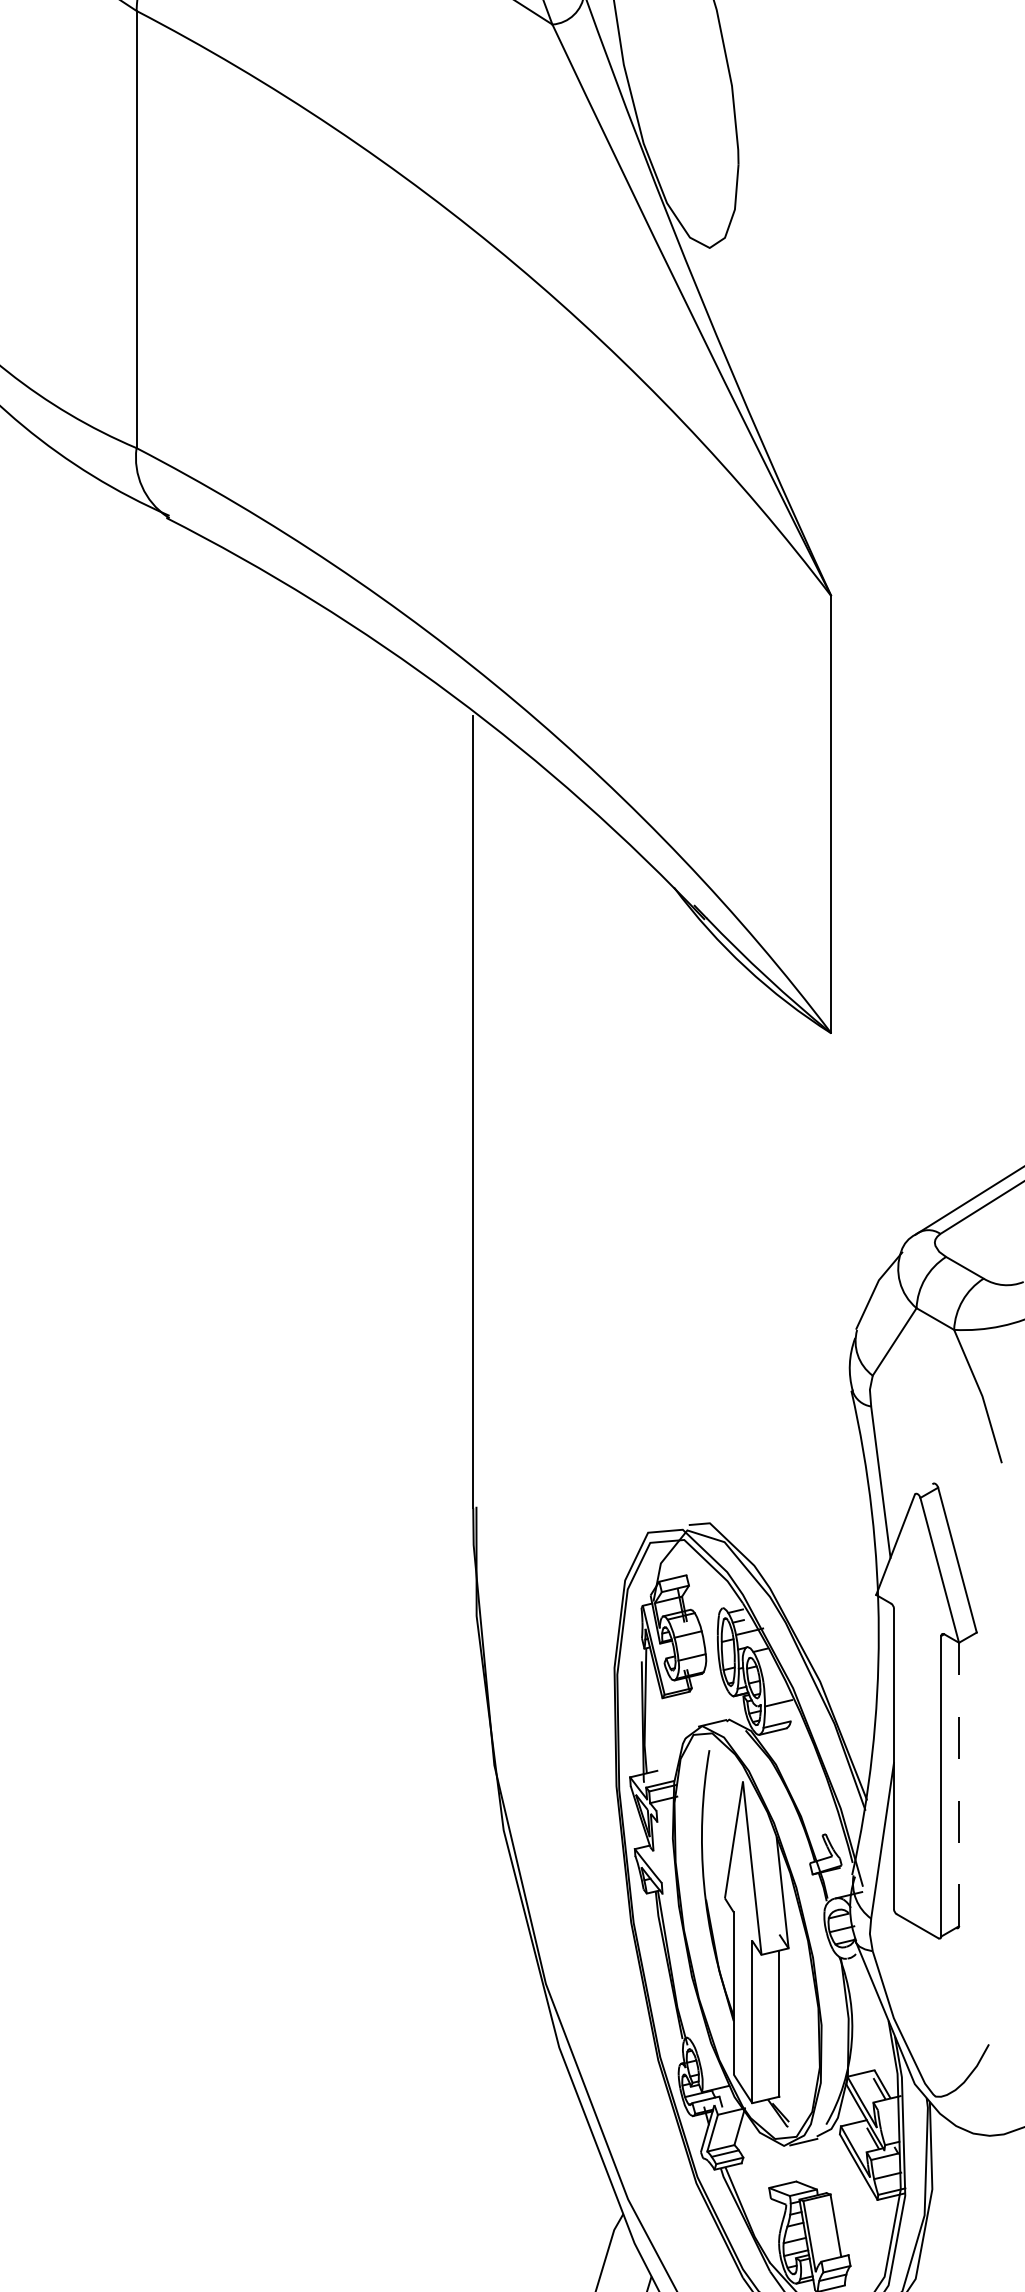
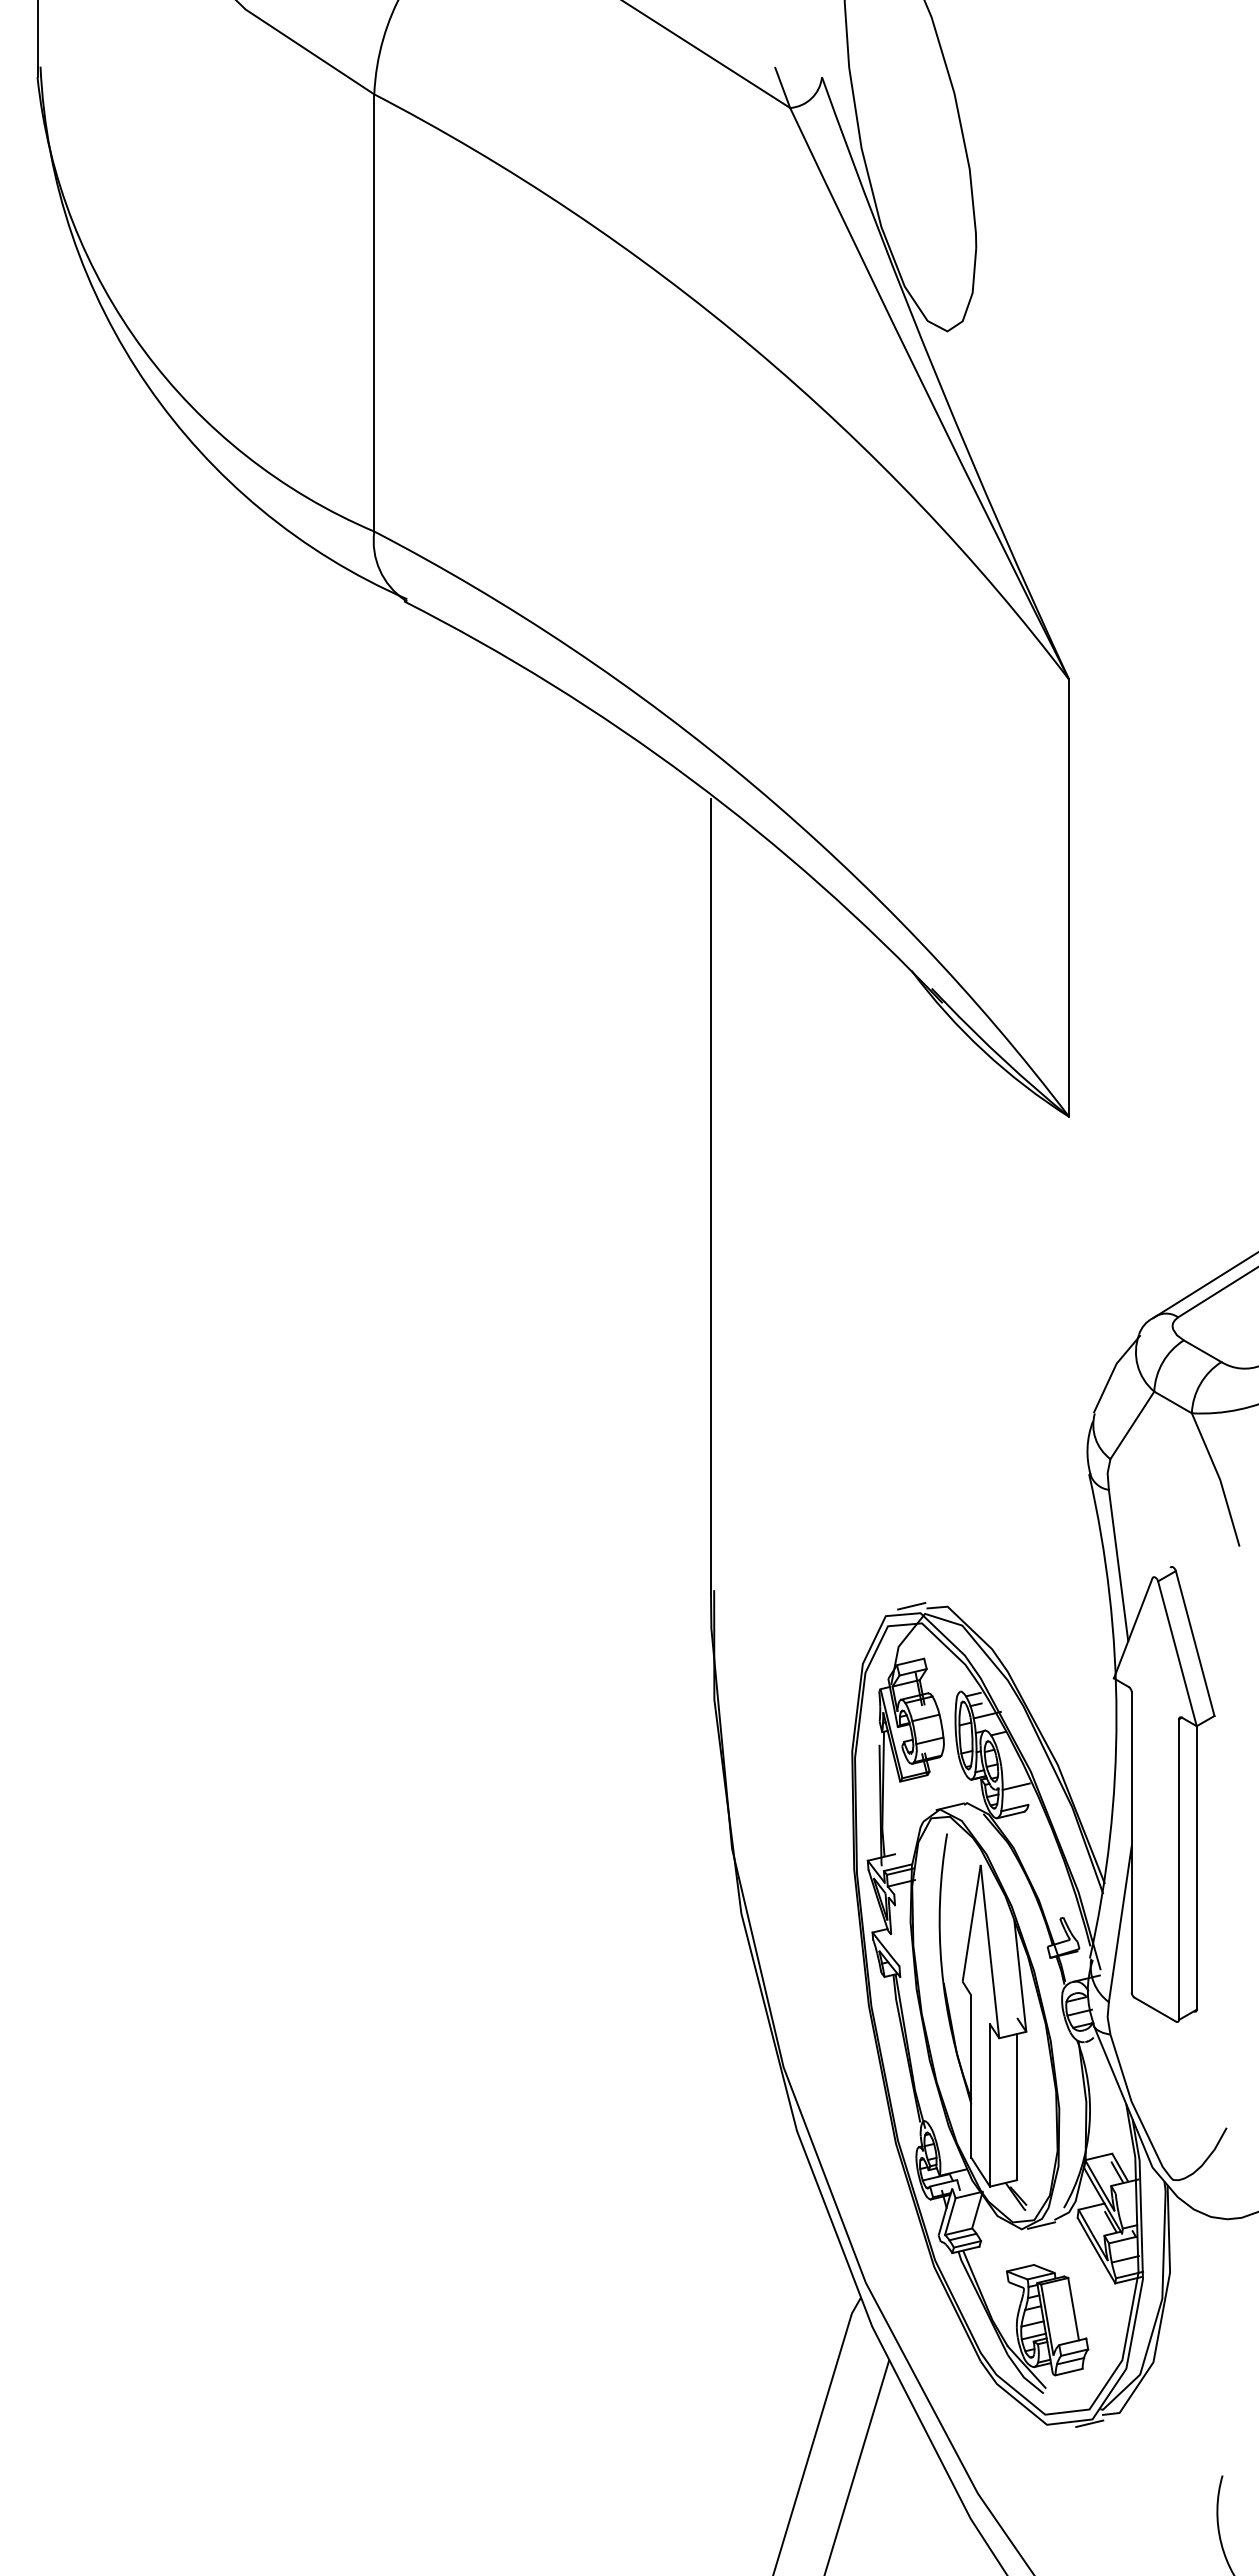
line: (673, 1522) -> (911, 1605), added
line: (958, 1784) -> (1196, 1867), dashed -> solid

